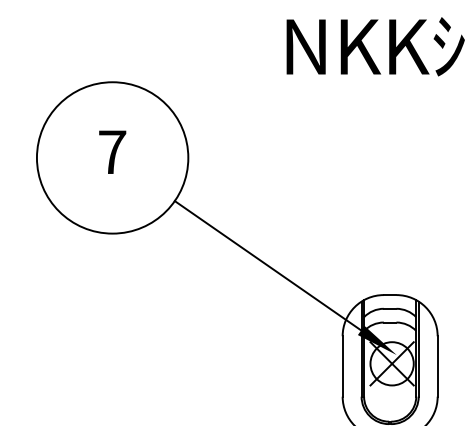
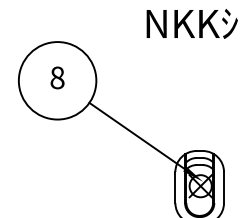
text: (112, 151) -> (57, 77), 7 -> 8

